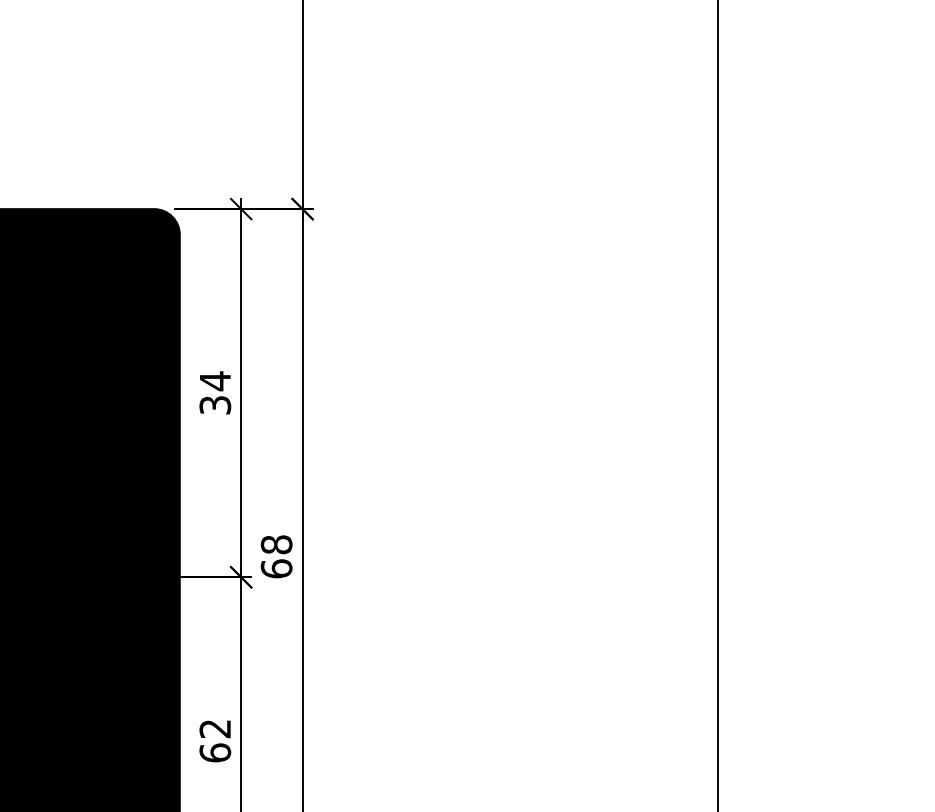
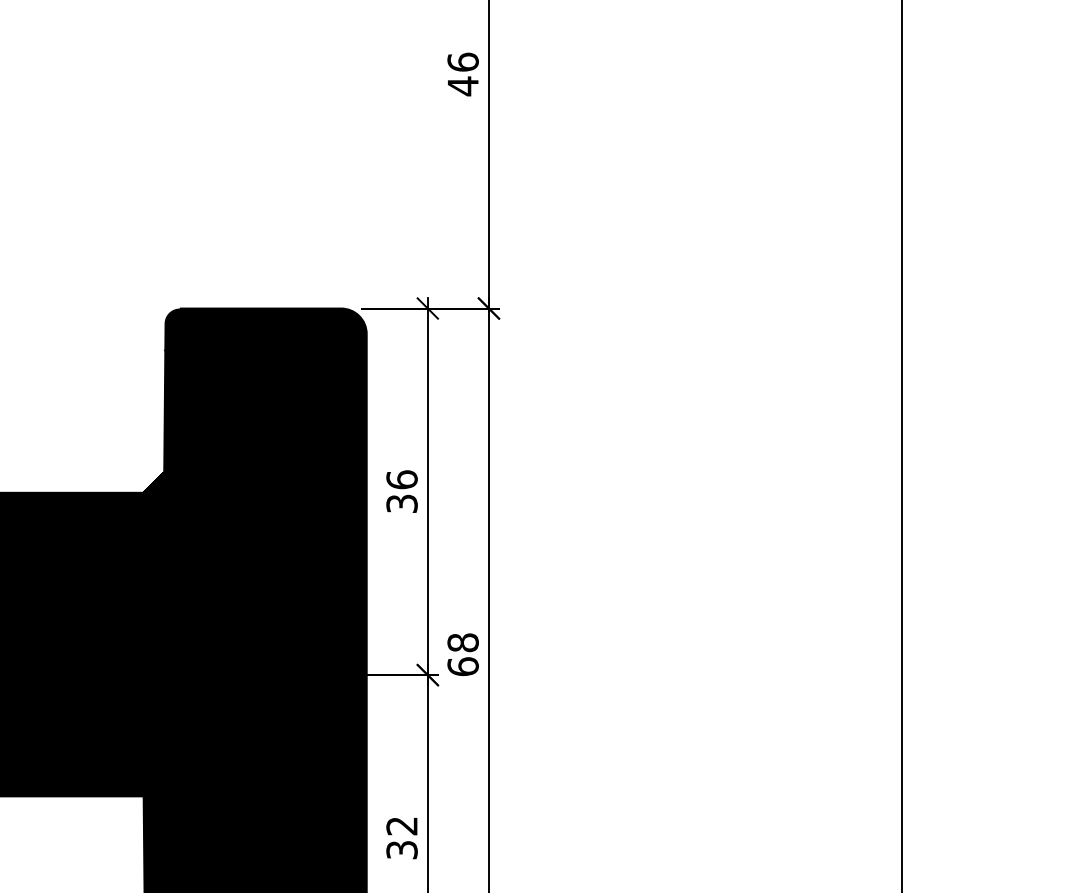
text: (214, 380) -> (401, 479), 34 -> 36
text: (214, 752) -> (401, 849), 62 -> 32

